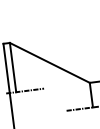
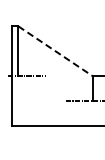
line: (49, 63) -> (55, 51), solid -> dashed

